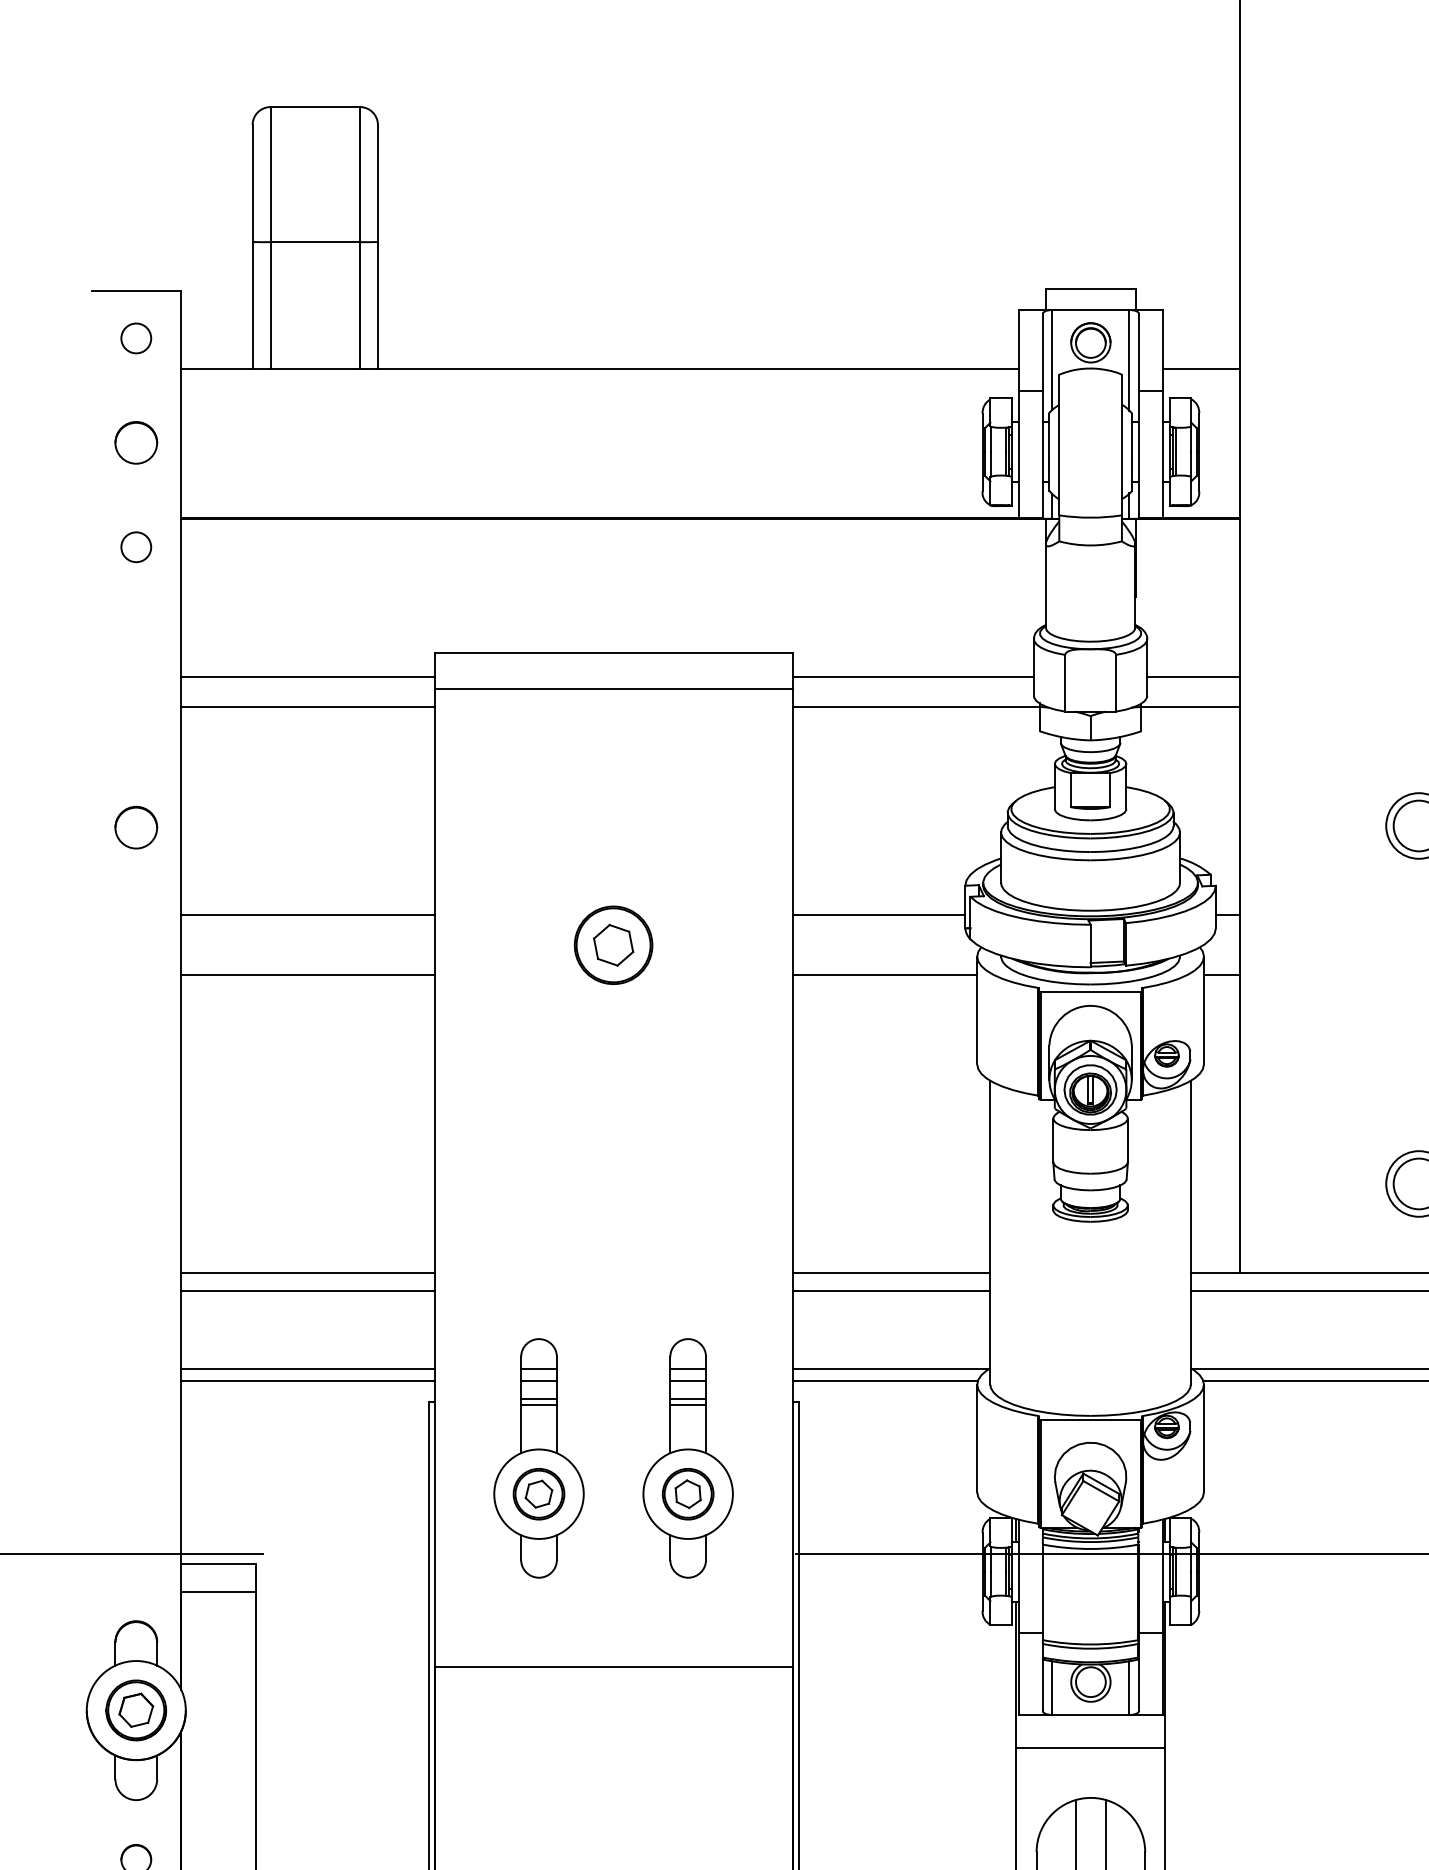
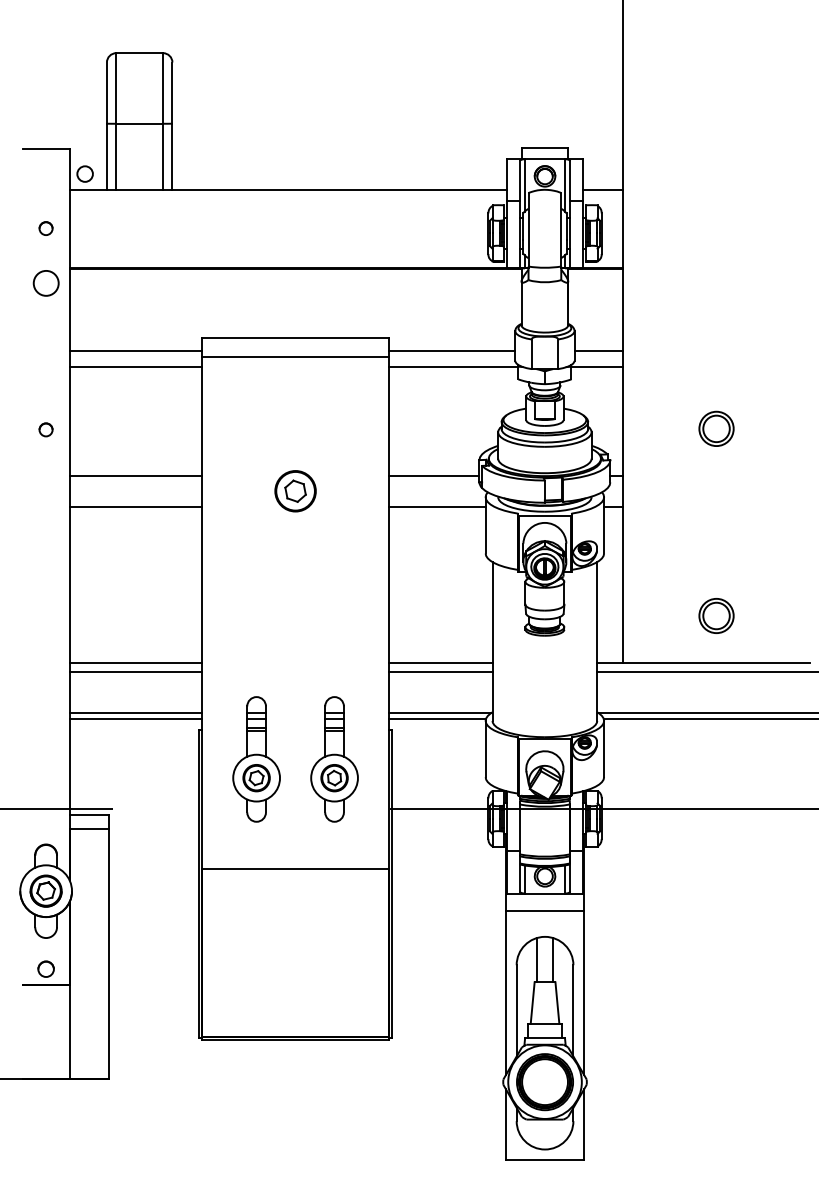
circle: (135, 337) -> (84, 173), moved
part: (135, 442) -> (45, 228), size x0.6
circle: (135, 545) -> (45, 282), size x1.6
circle: (135, 827) -> (45, 429), size x0.6

